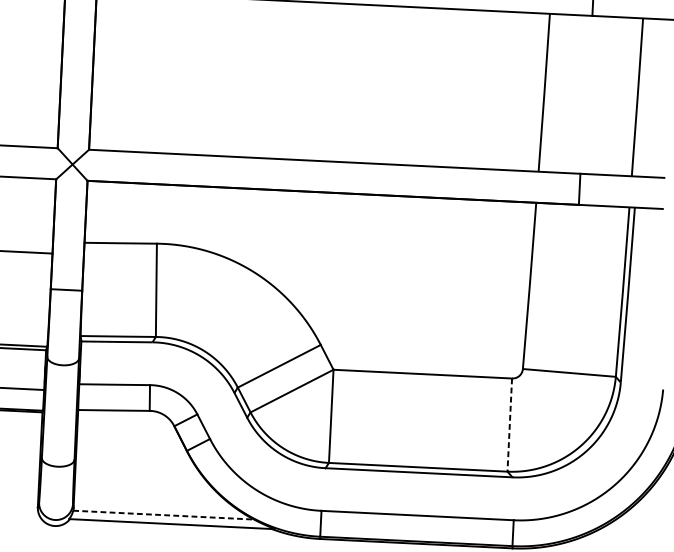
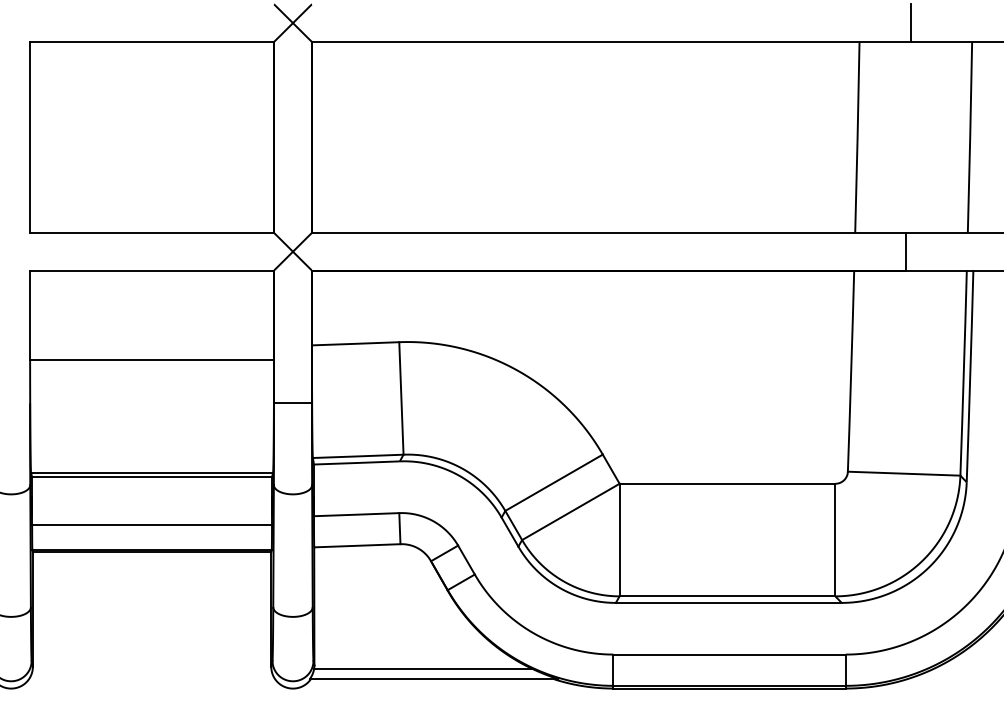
line: (509, 425) -> (835, 540), dashed -> solid
line: (163, 515) -> (423, 669), dashed -> solid

